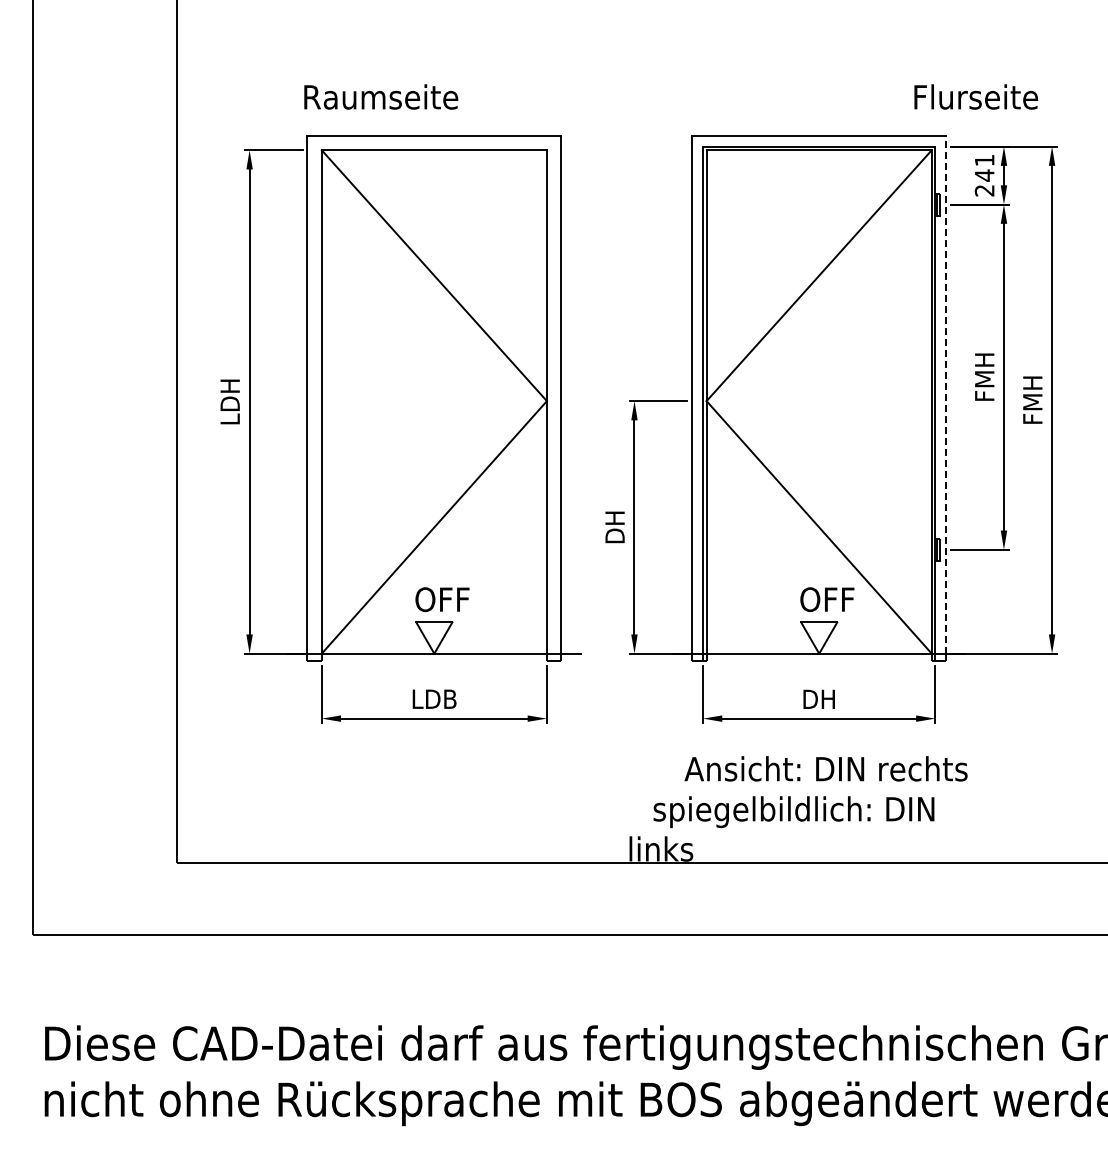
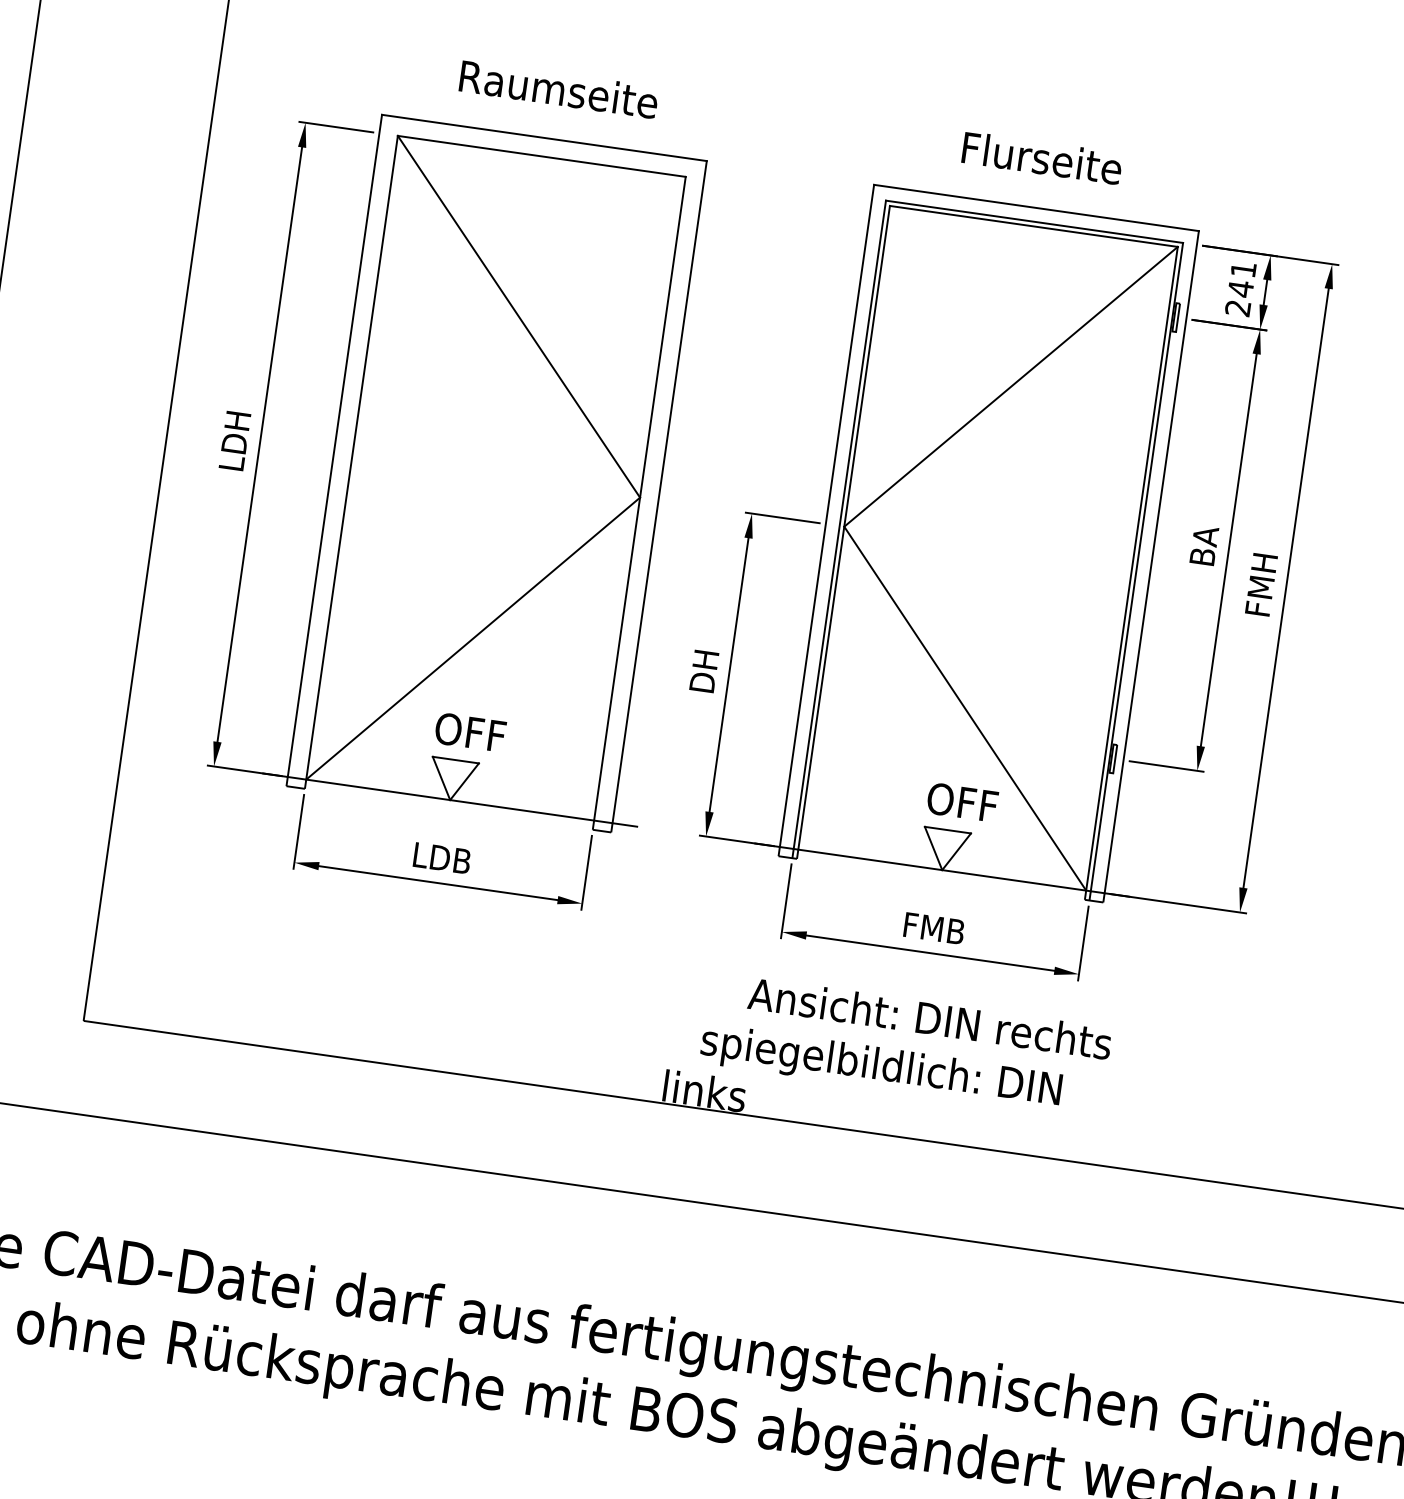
text: (381, 96) -> (559, 88), moved
text: (976, 96) -> (1042, 157), moved
text: (984, 376) -> (1204, 545), FMH -> BA
line: (946, 394) -> (1152, 561), dashed -> solid
text: (819, 698) -> (934, 927), DH -> FMB

